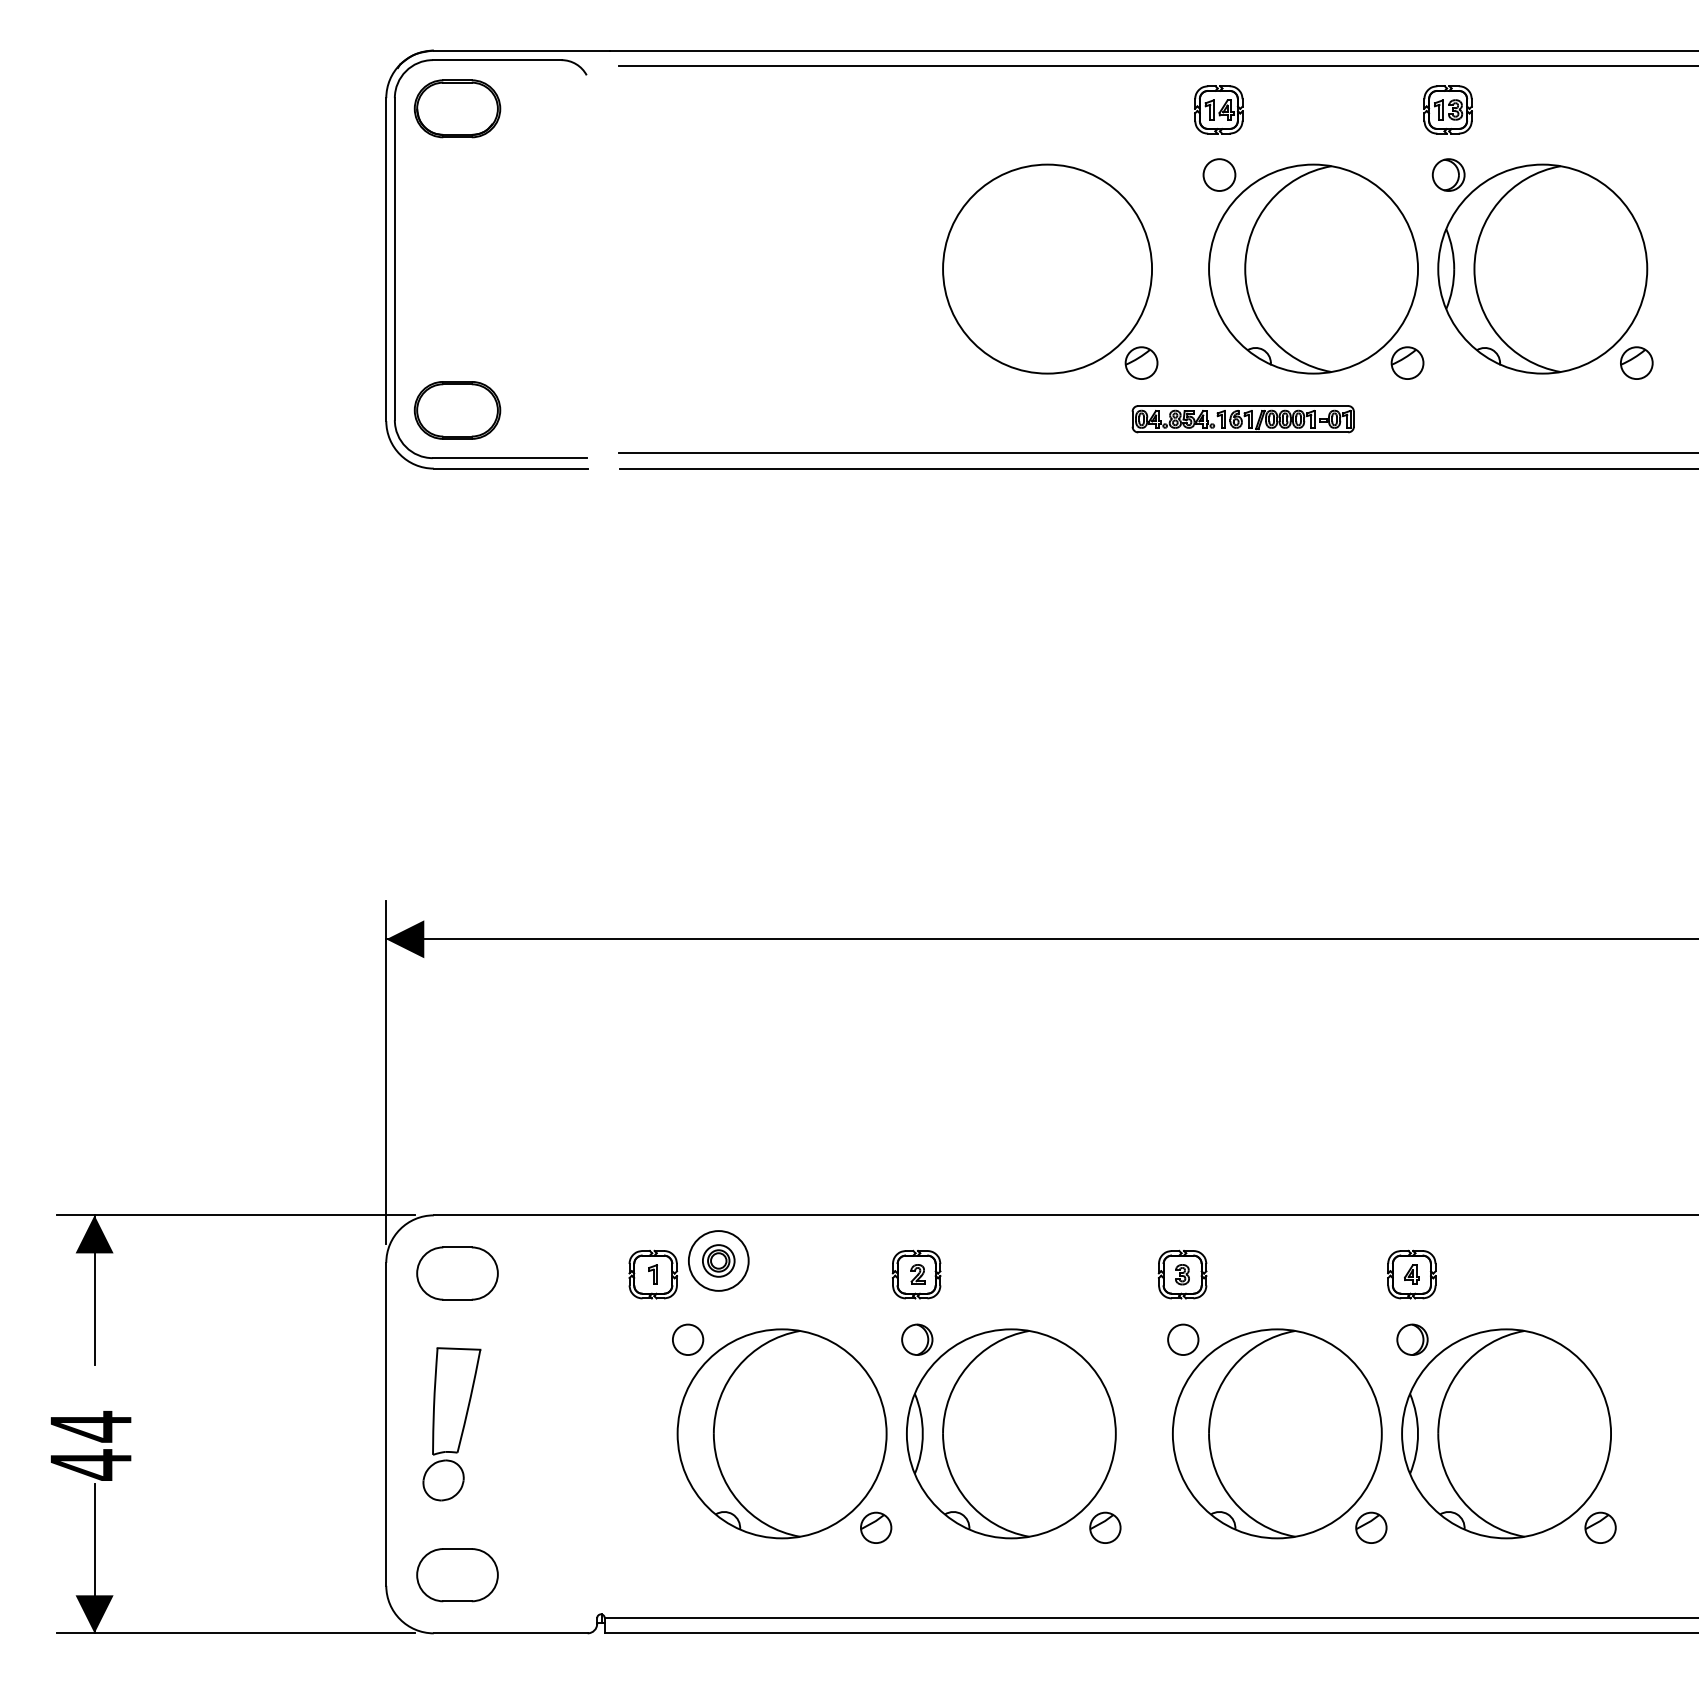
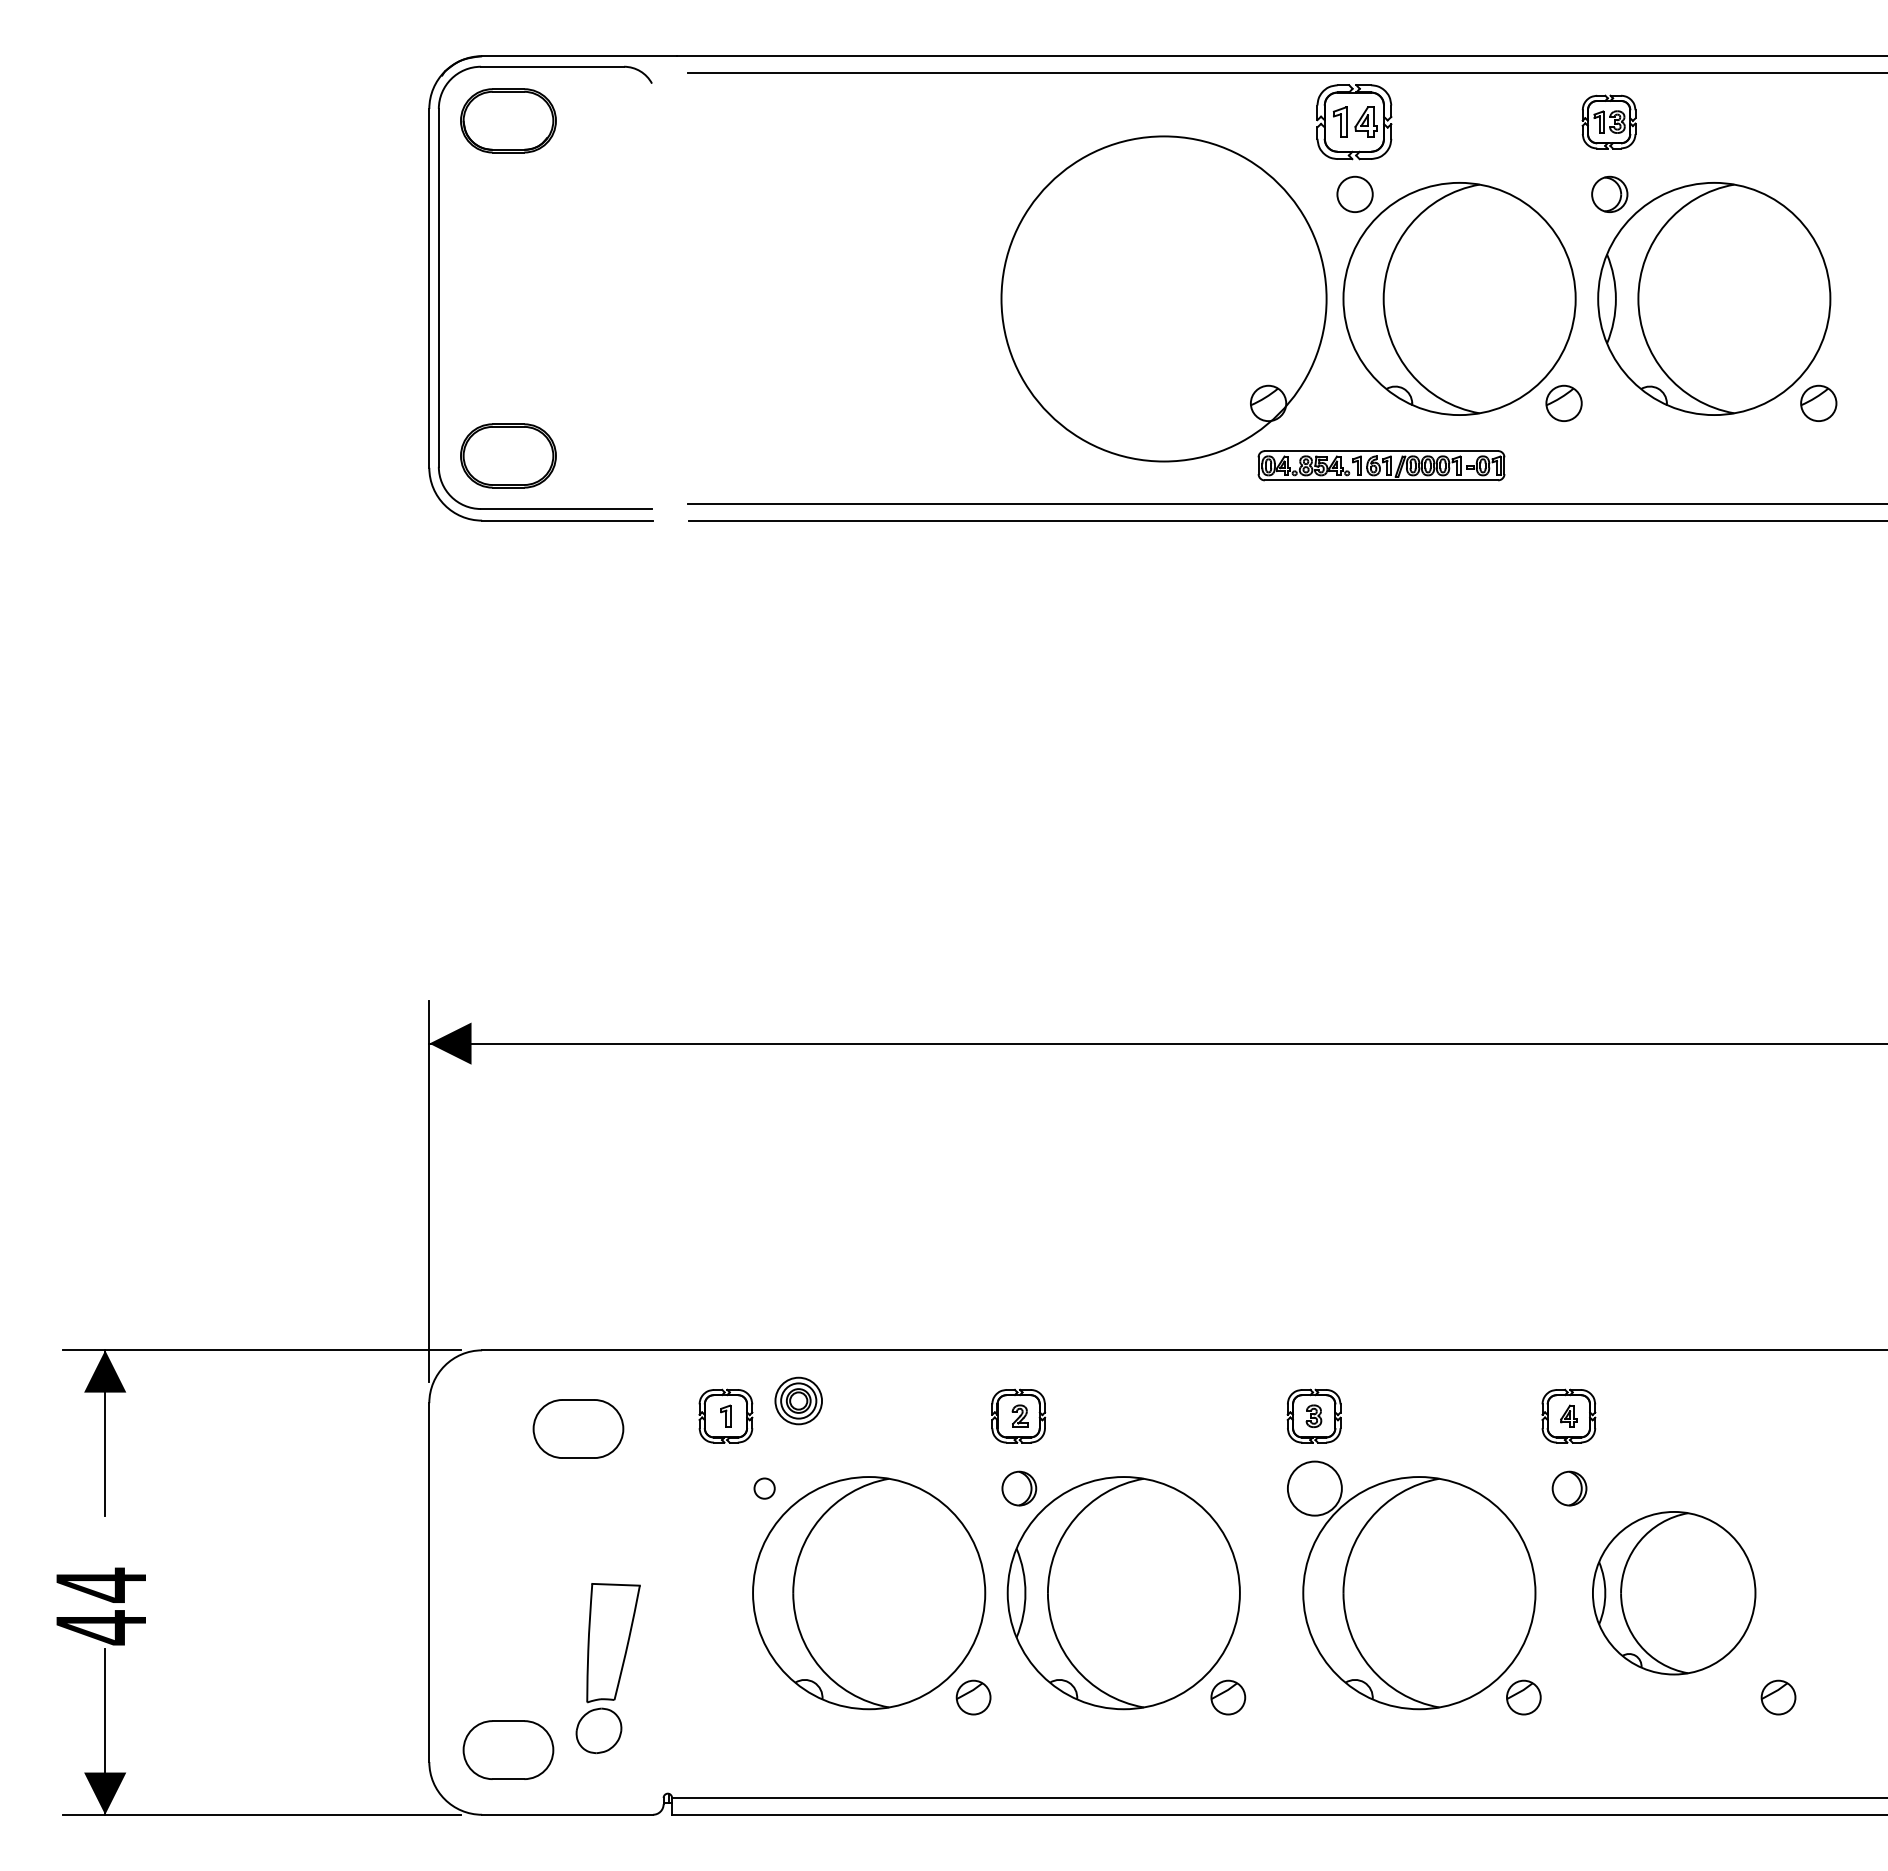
part: (1218, 109) -> (1354, 121), size x1.4
circle: (1047, 268) -> (1163, 298), size x1.4
circle: (718, 1260) -> (798, 1400), size x0.7
part: (457, 1273) -> (578, 1428), moved
circle: (687, 1339) -> (764, 1488), size x0.6
circle: (1182, 1339) -> (1314, 1488), size x1.6
part: (451, 1424) -> (607, 1668), moved
part: (1506, 1434) -> (1674, 1593), size x0.7

